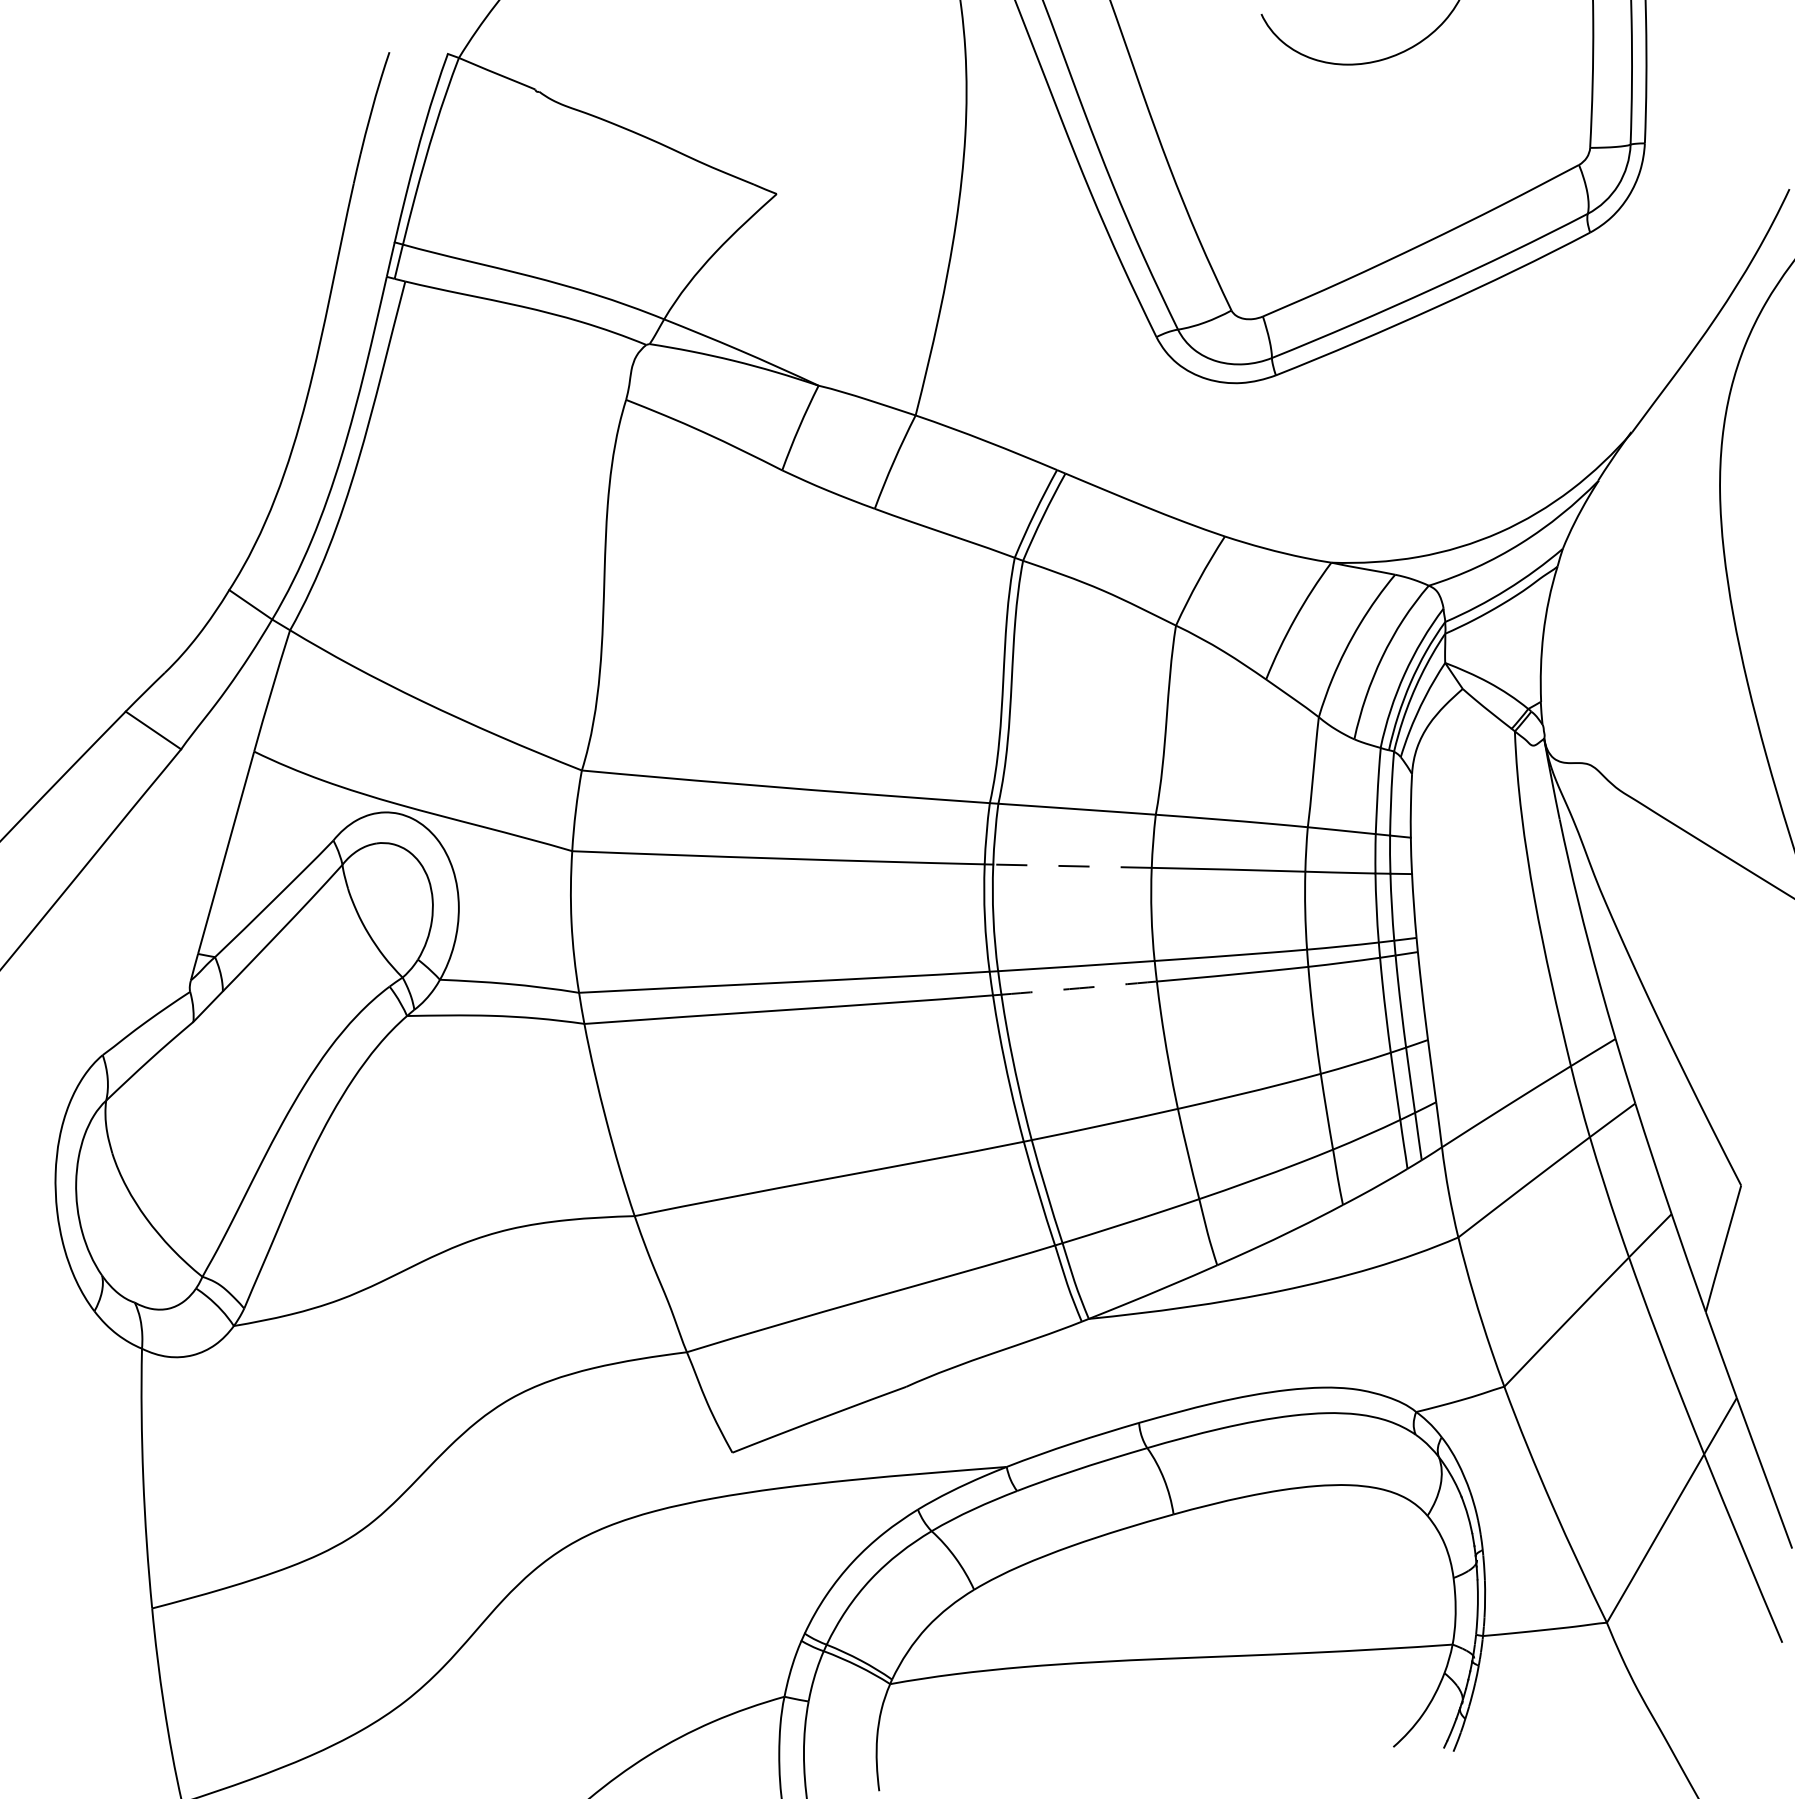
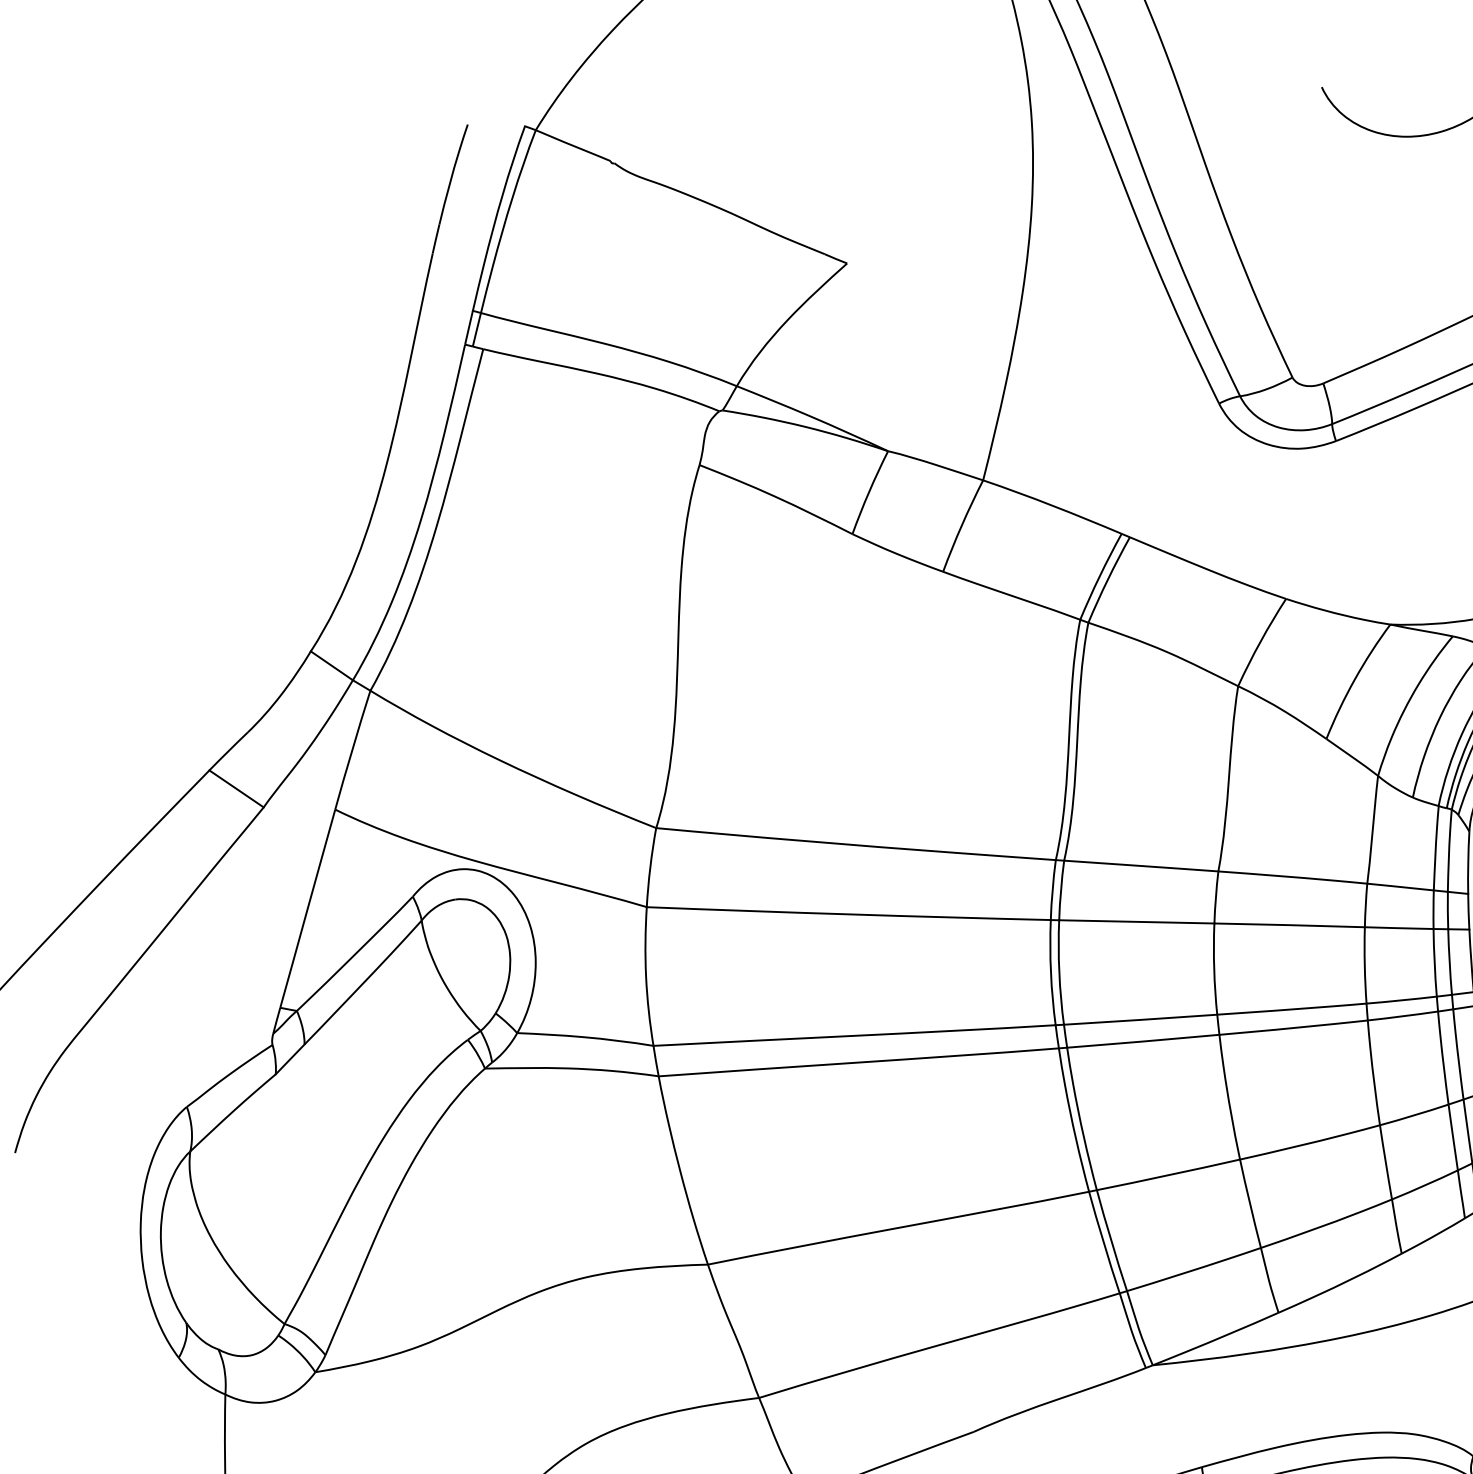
line: (1072, 866) -> (1136, 922), dashed -> solid
arc: (1079, 988) -> (1143, 1041), dashed -> solid

